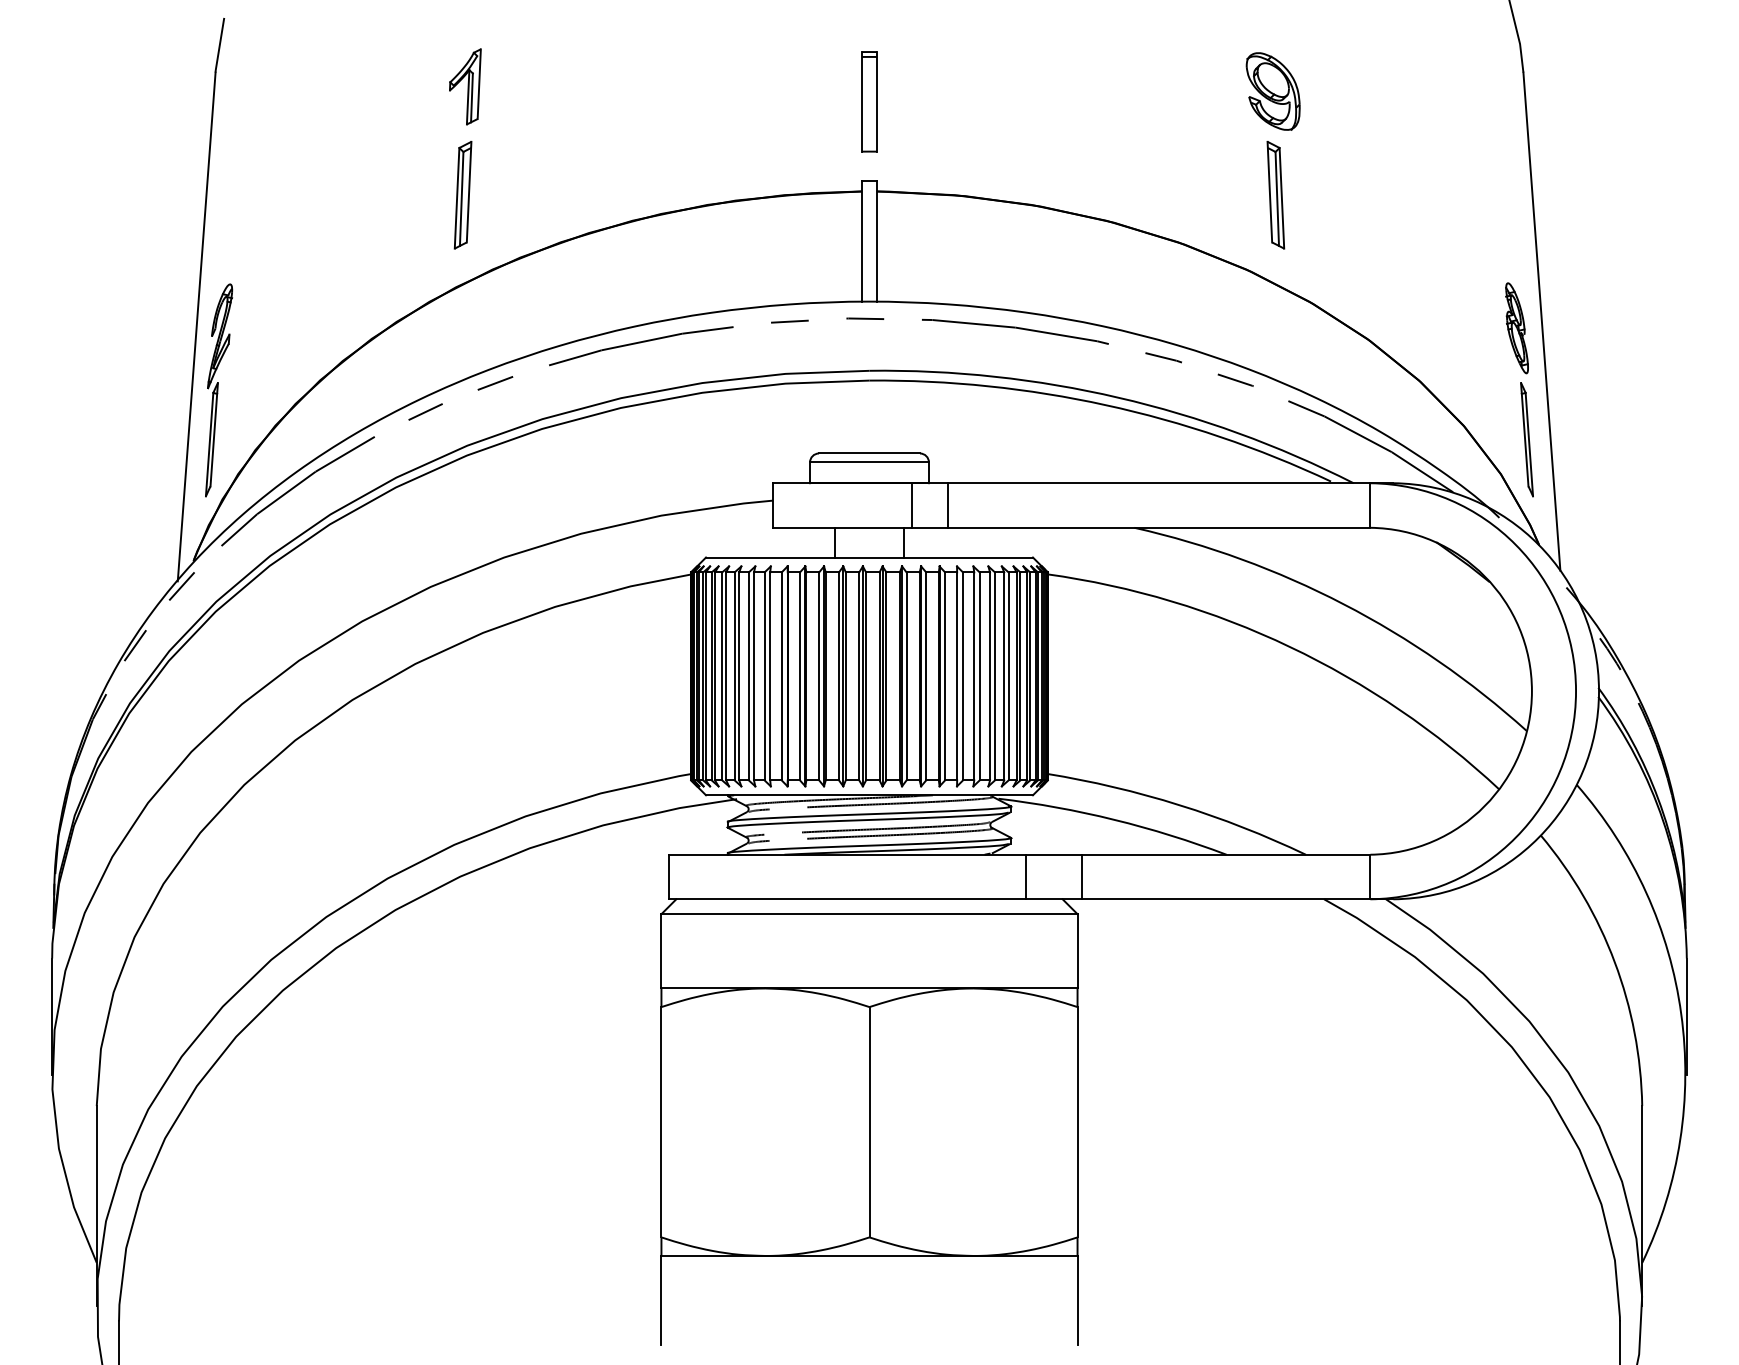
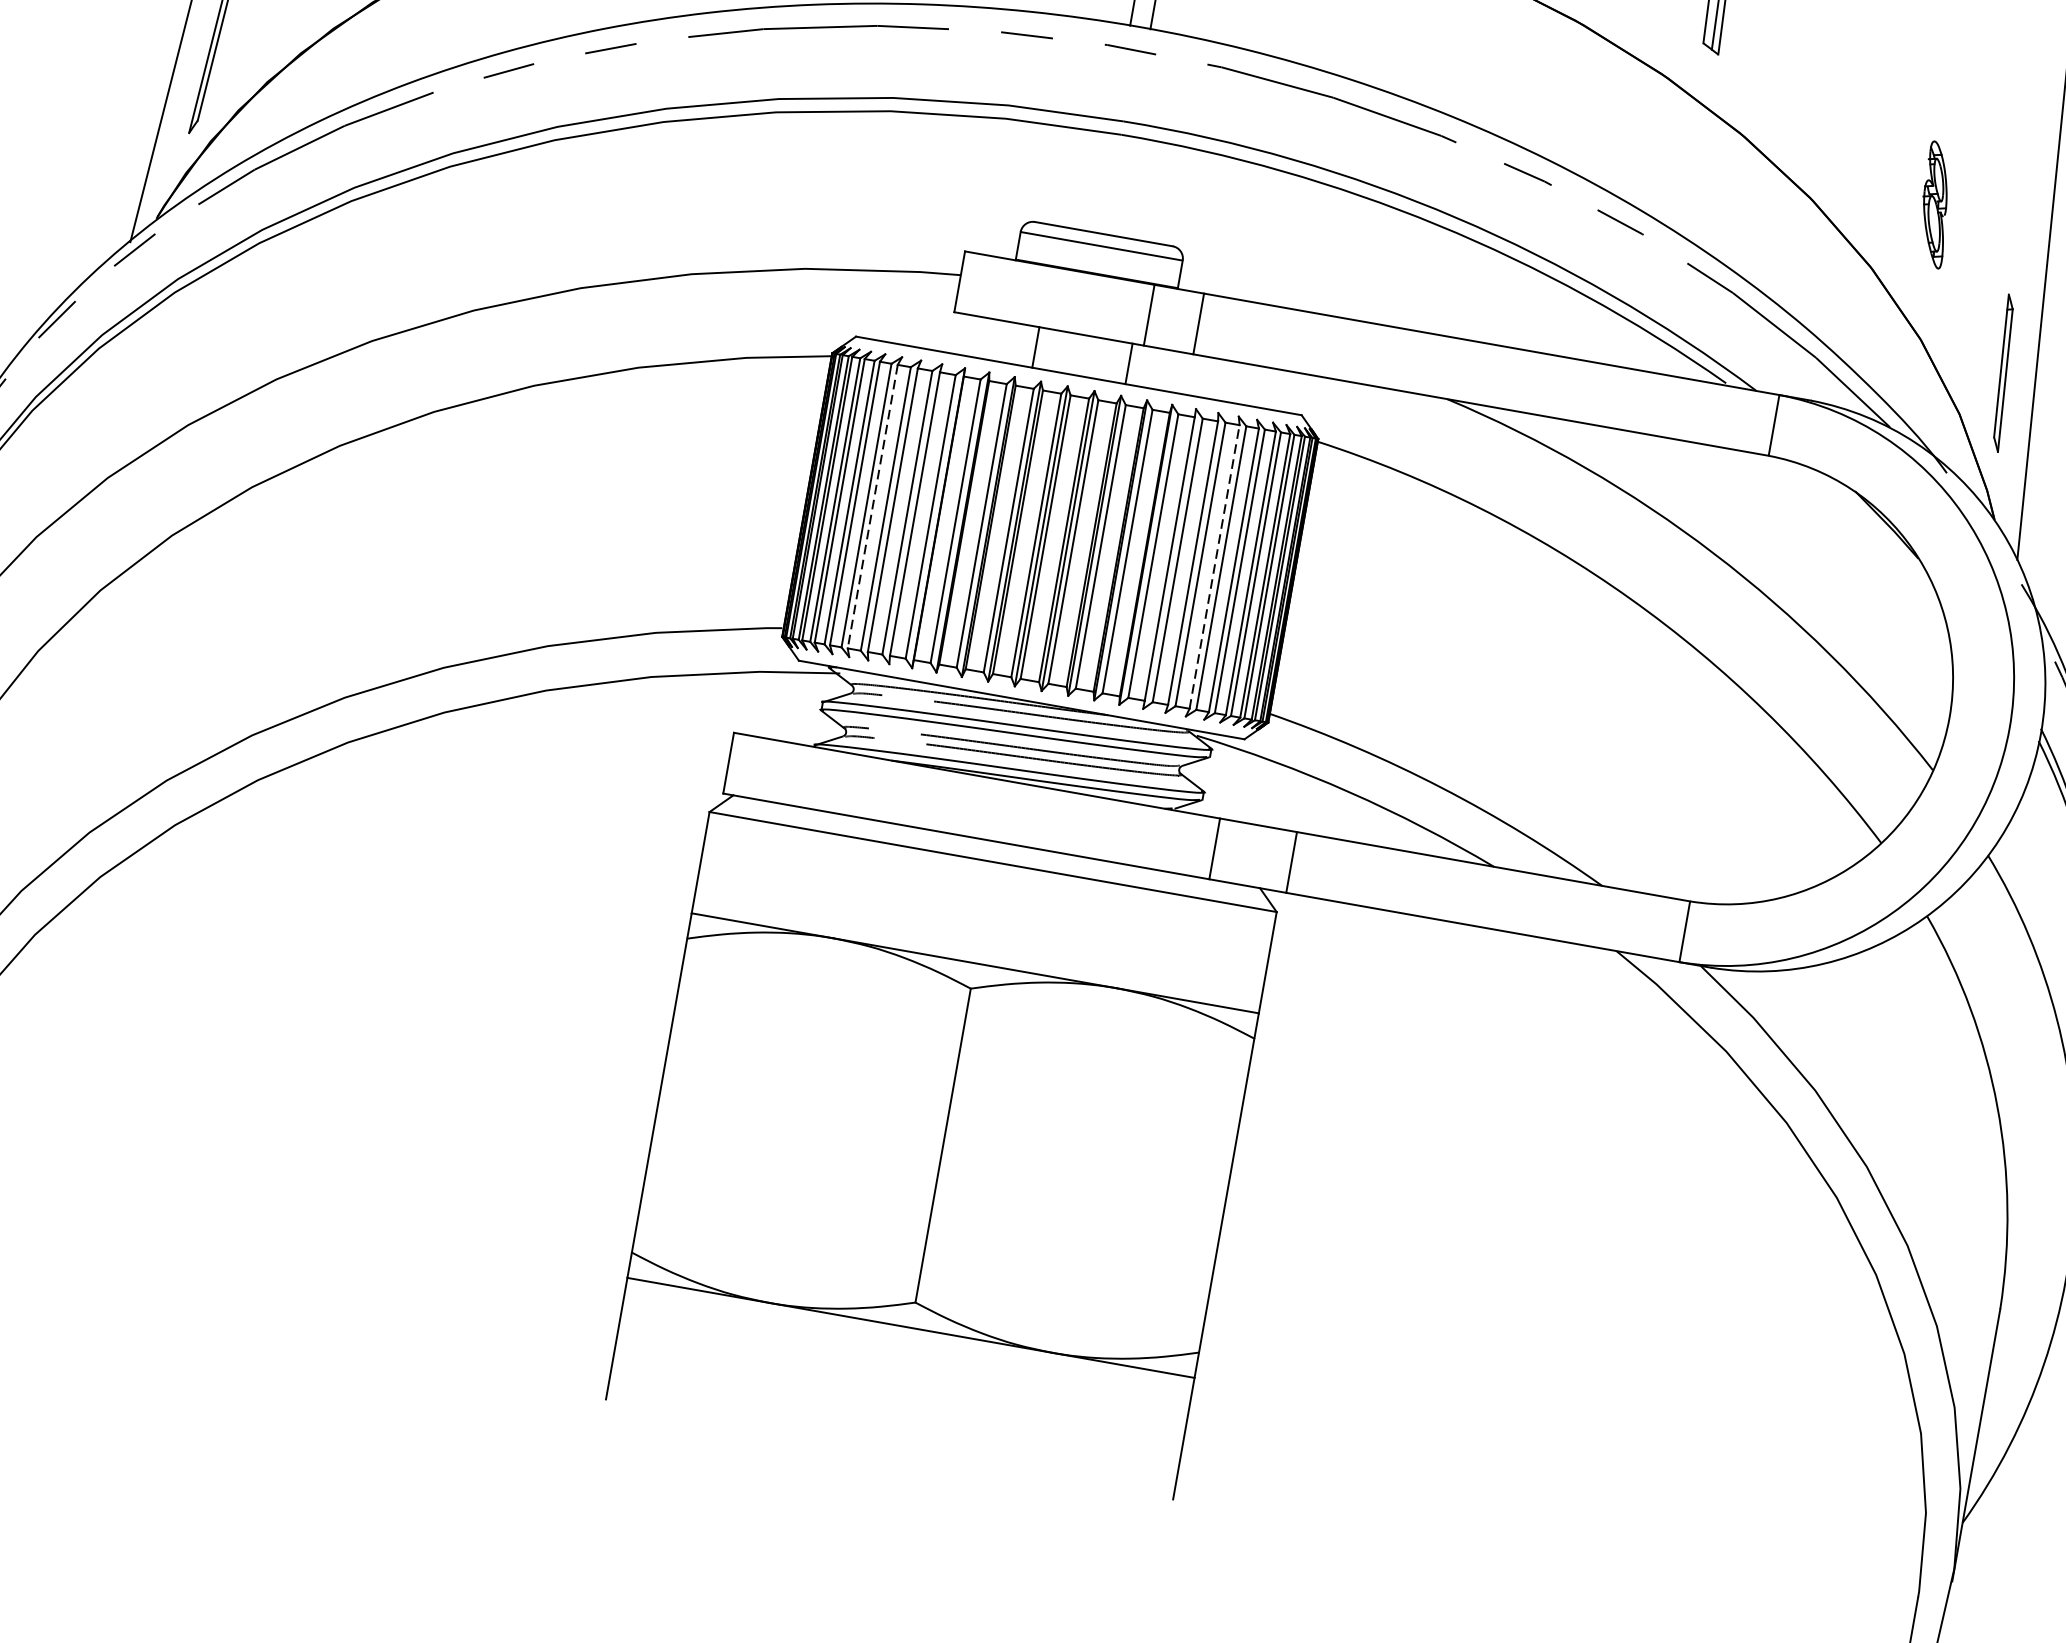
part: (1516, 328) -> (1935, 205), moved
line: (990, 675) -> (1215, 565), solid -> dashed
line: (739, 676) -> (873, 506), solid -> dashed

